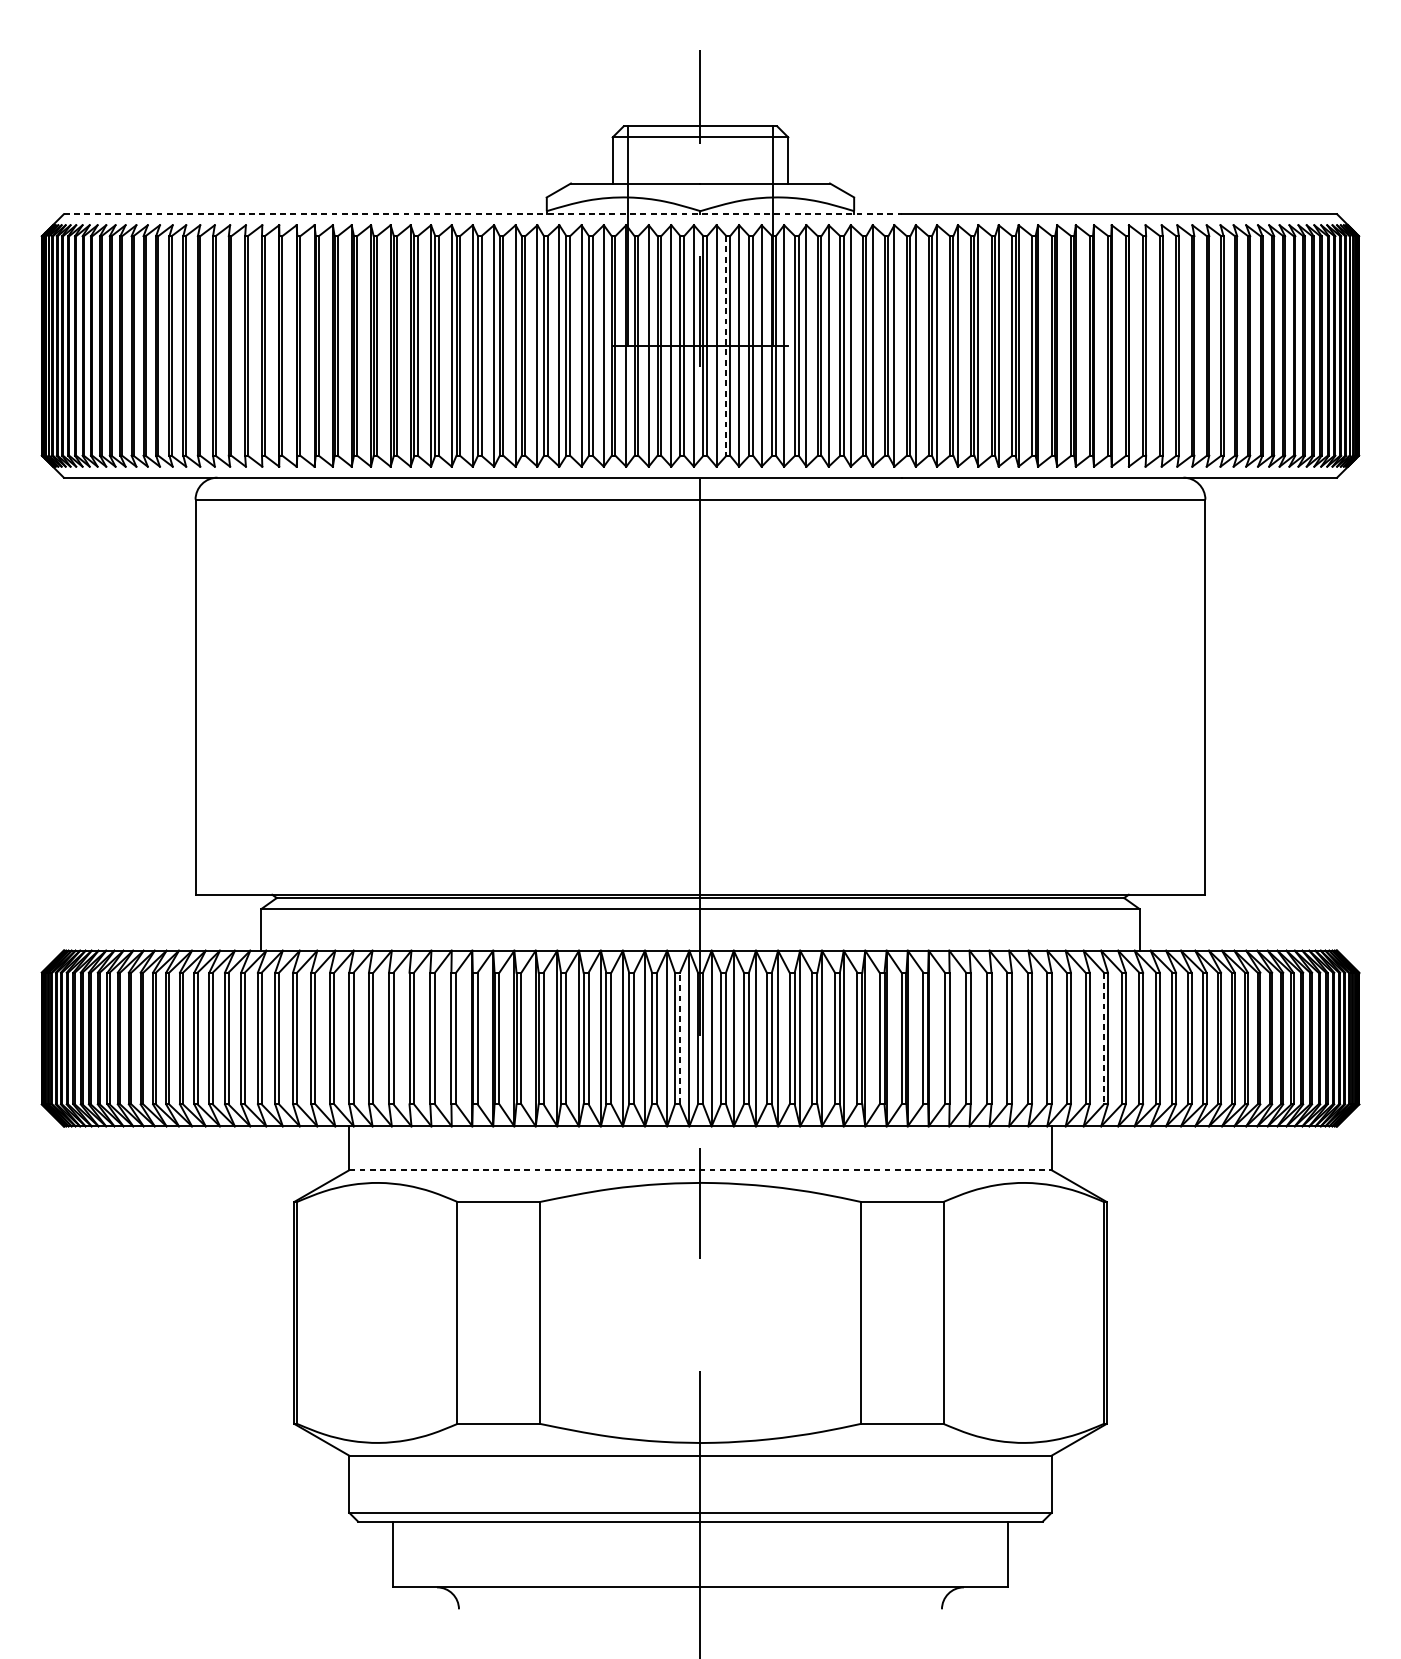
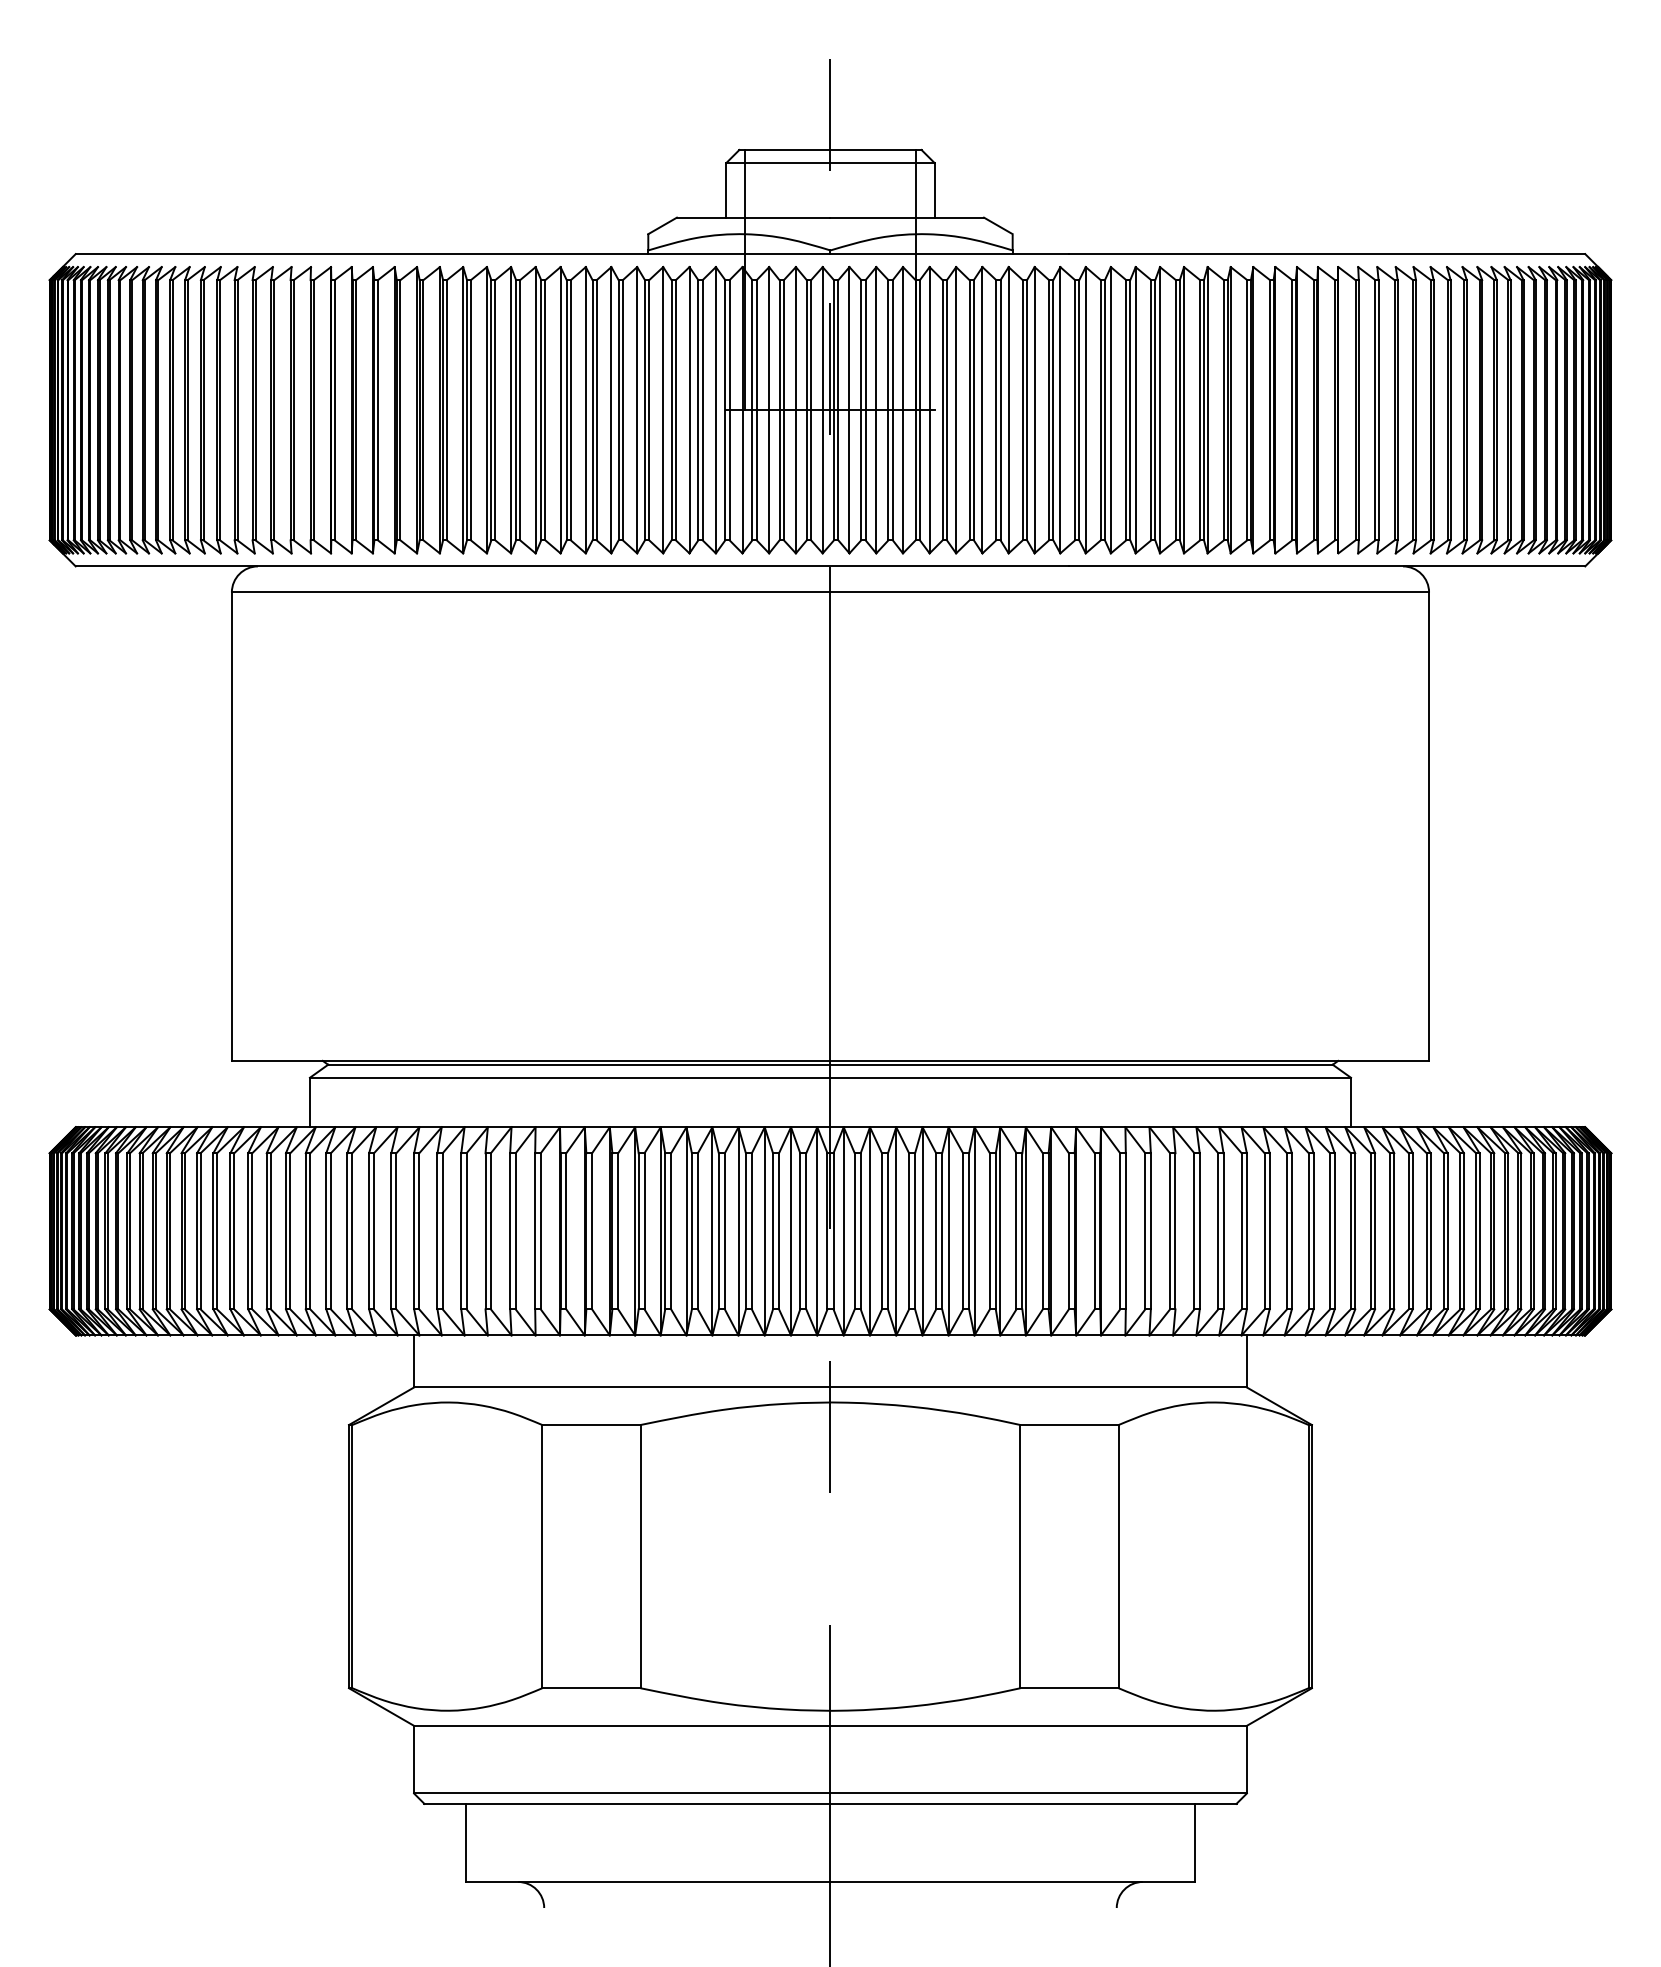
line: (482, 214) -> (572, 254), dashed -> solid
line: (726, 346) -> (861, 410), dashed -> solid
line: (680, 1037) -> (806, 1230), dashed -> solid
line: (1103, 1038) -> (1308, 1231), dashed -> solid
line: (700, 1170) -> (830, 1387), dashed -> solid

